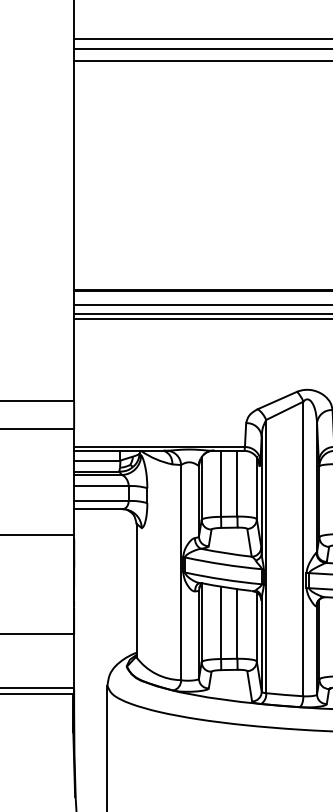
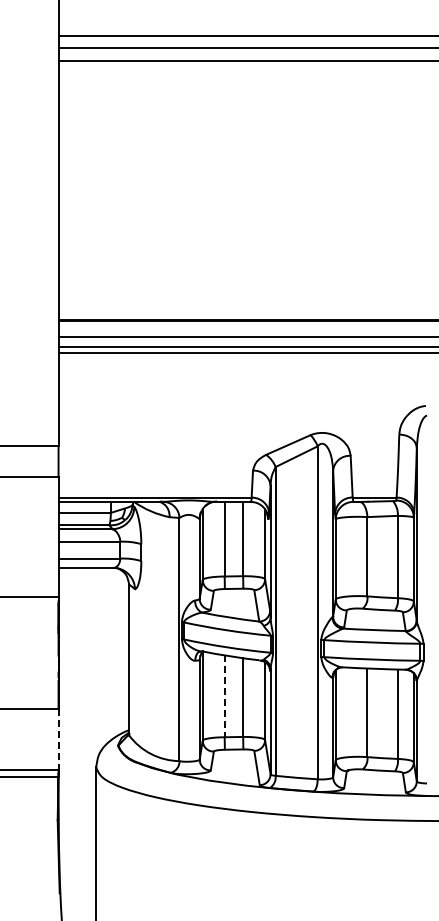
line: (220, 622) -> (224, 696), solid -> dashed
line: (74, 661) -> (58, 739), solid -> dashed

